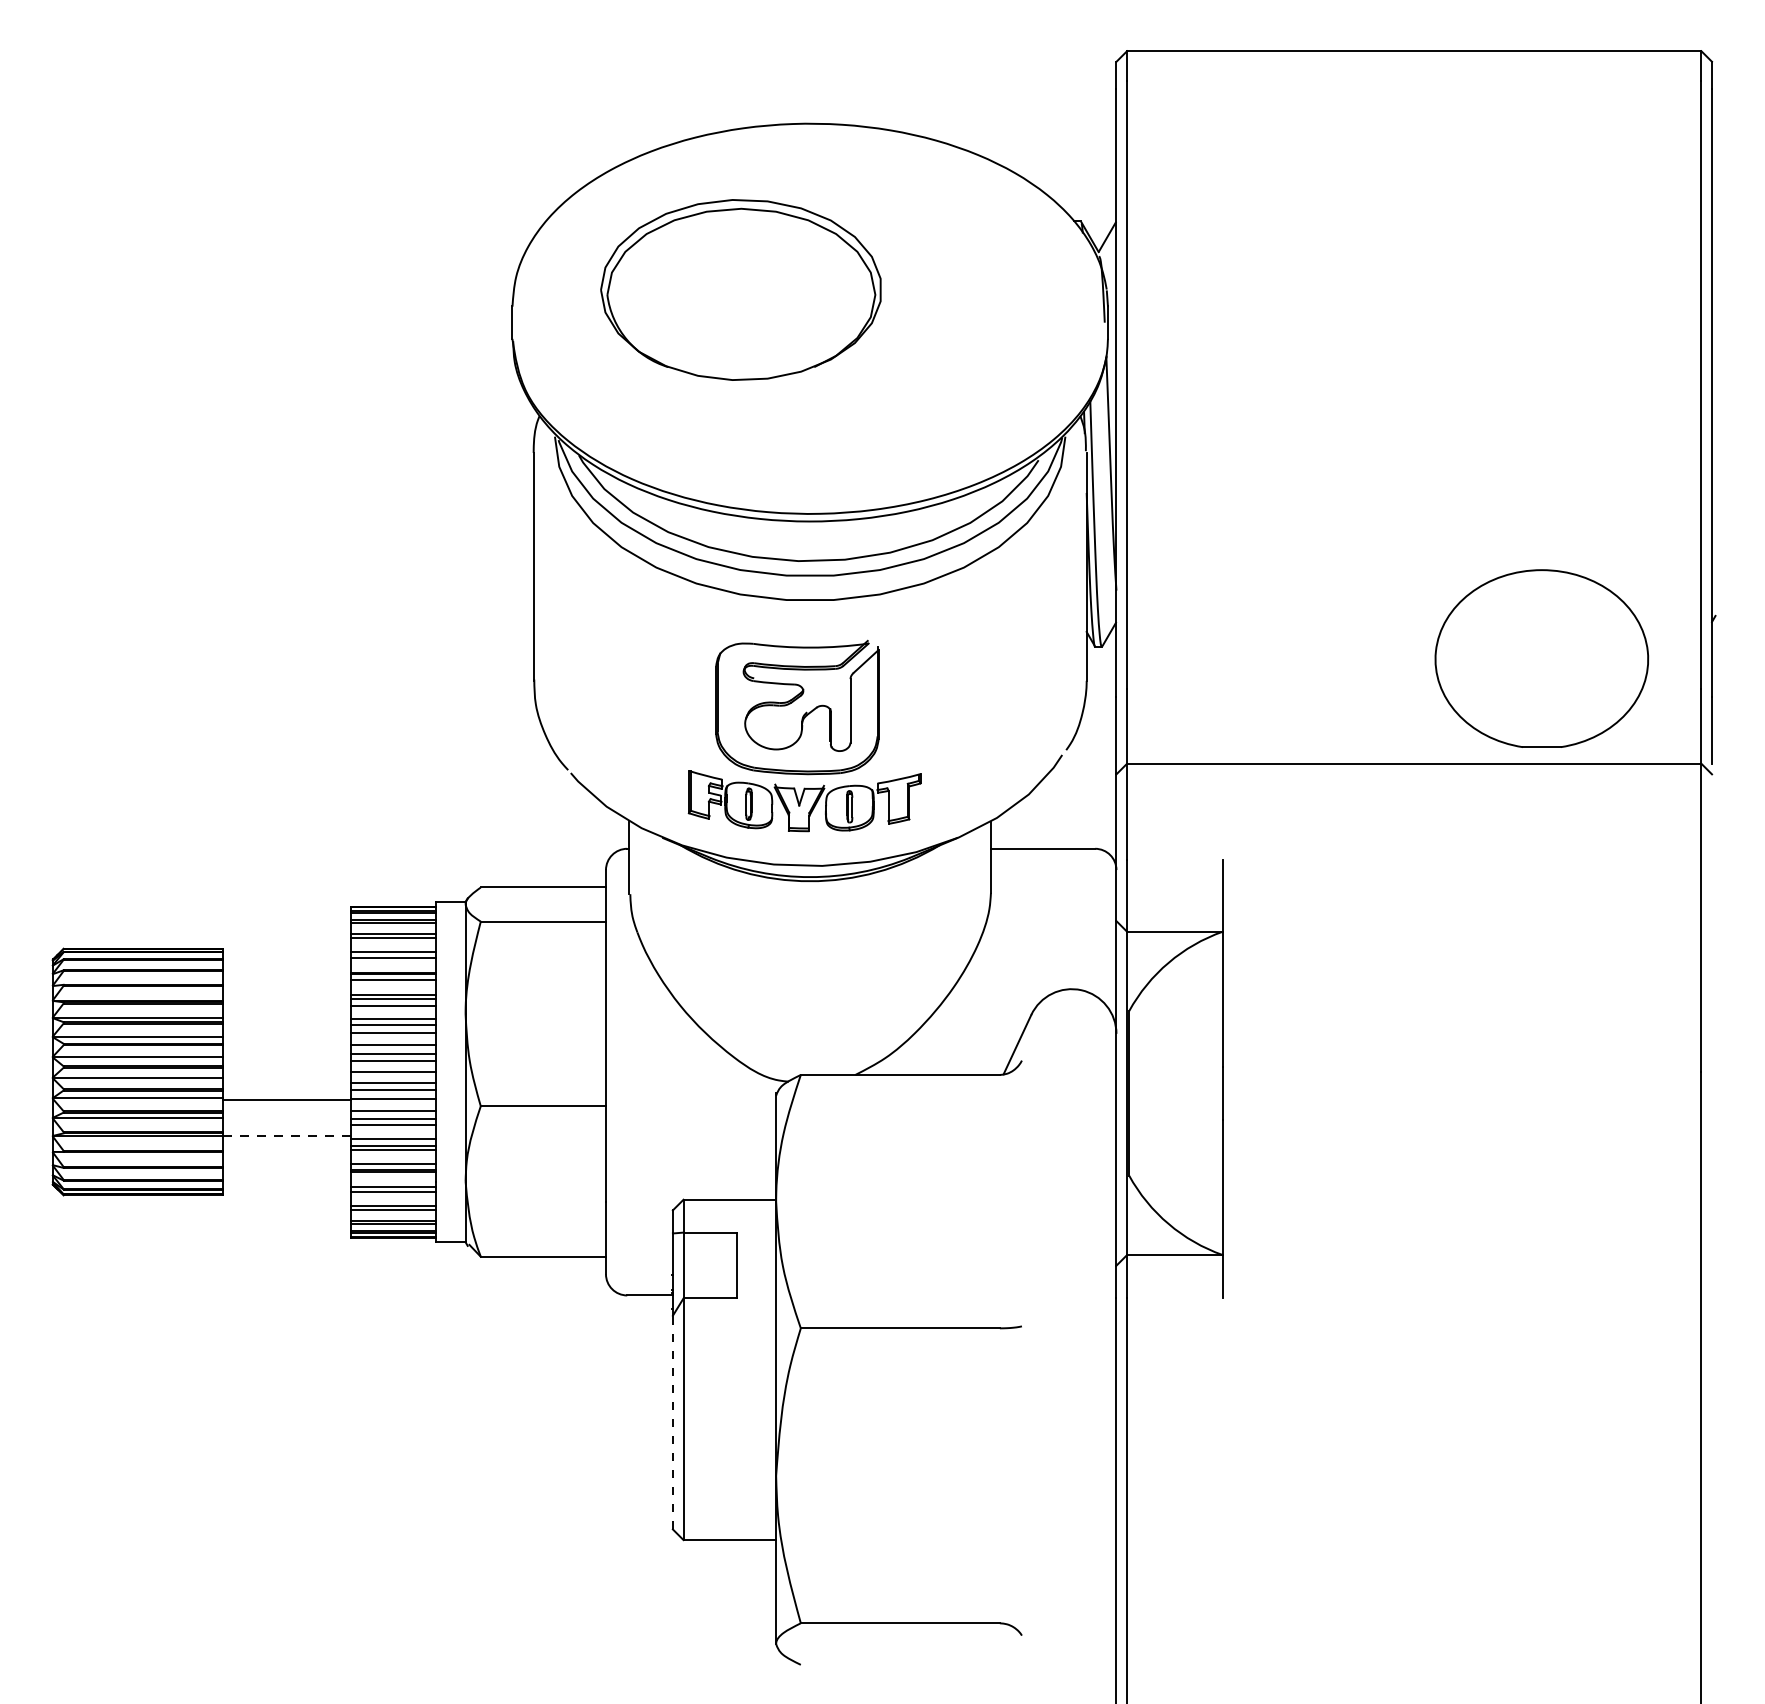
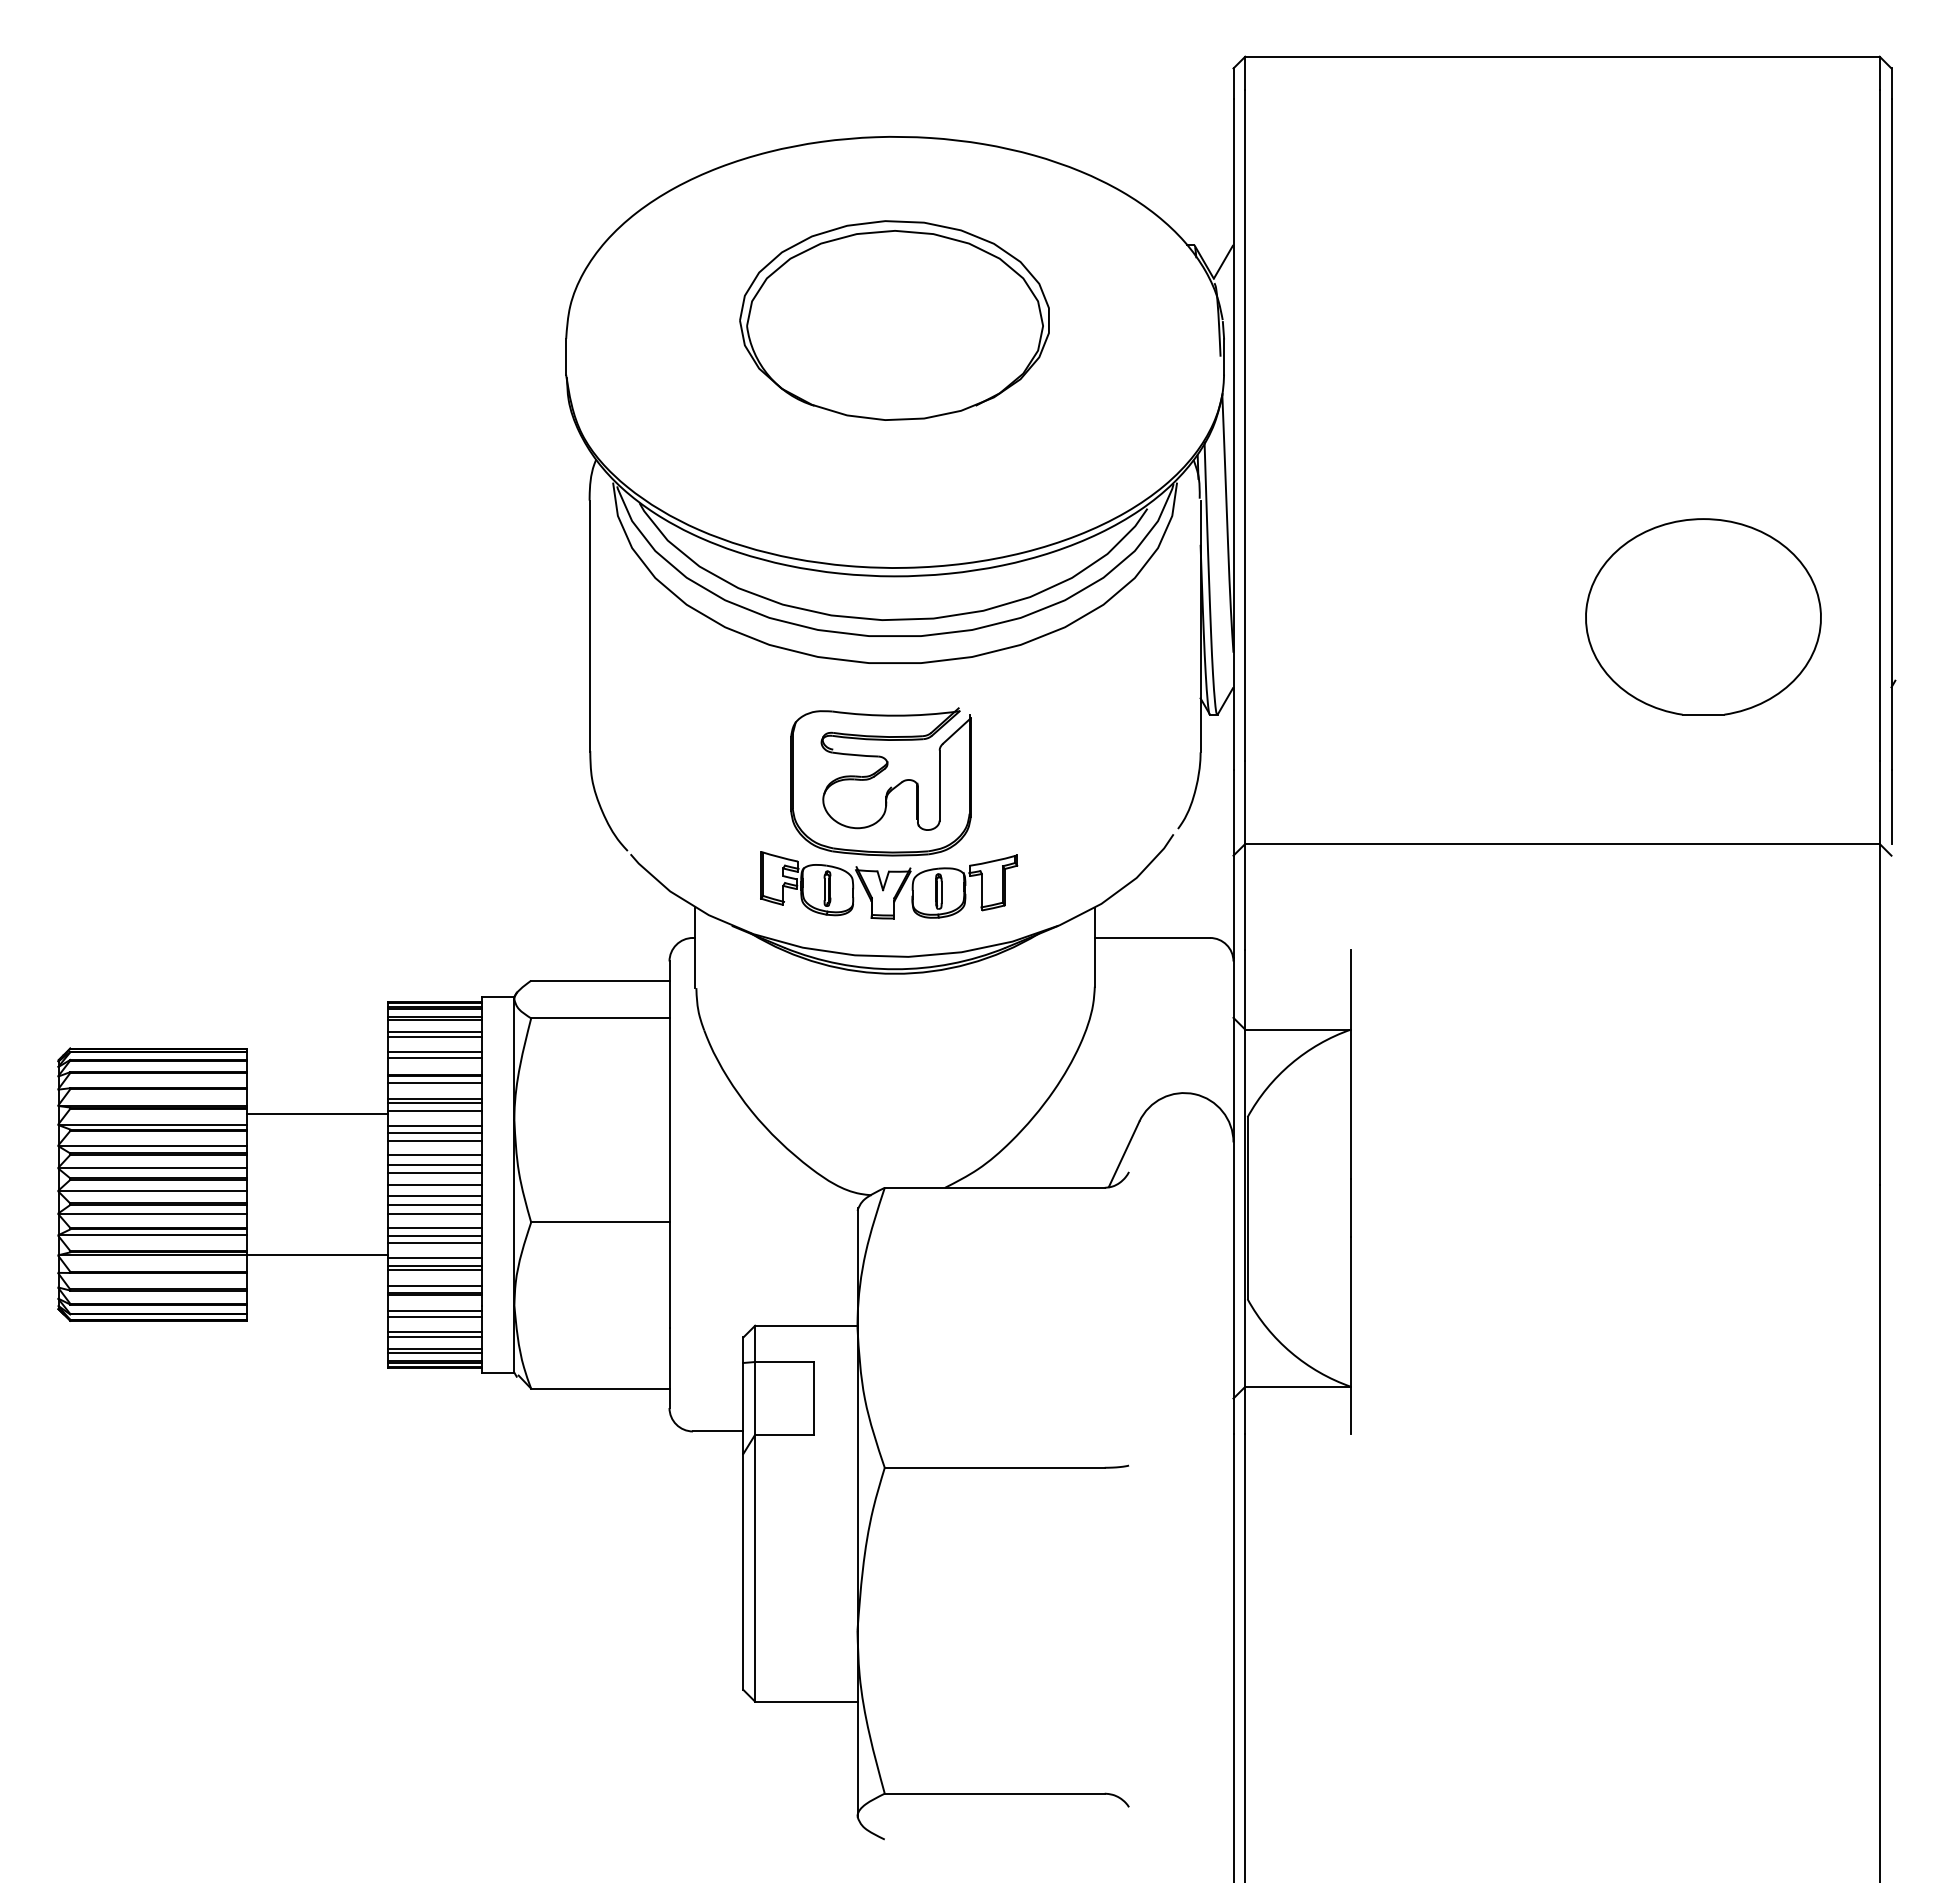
part: (740, 289) -> (894, 320), moved
part: (1541, 658) -> (1703, 616), moved
line: (286, 1099) -> (316, 1114), moved
line: (287, 1136) -> (317, 1255), dashed -> solid
line: (672, 1422) -> (743, 1571), dashed -> solid

